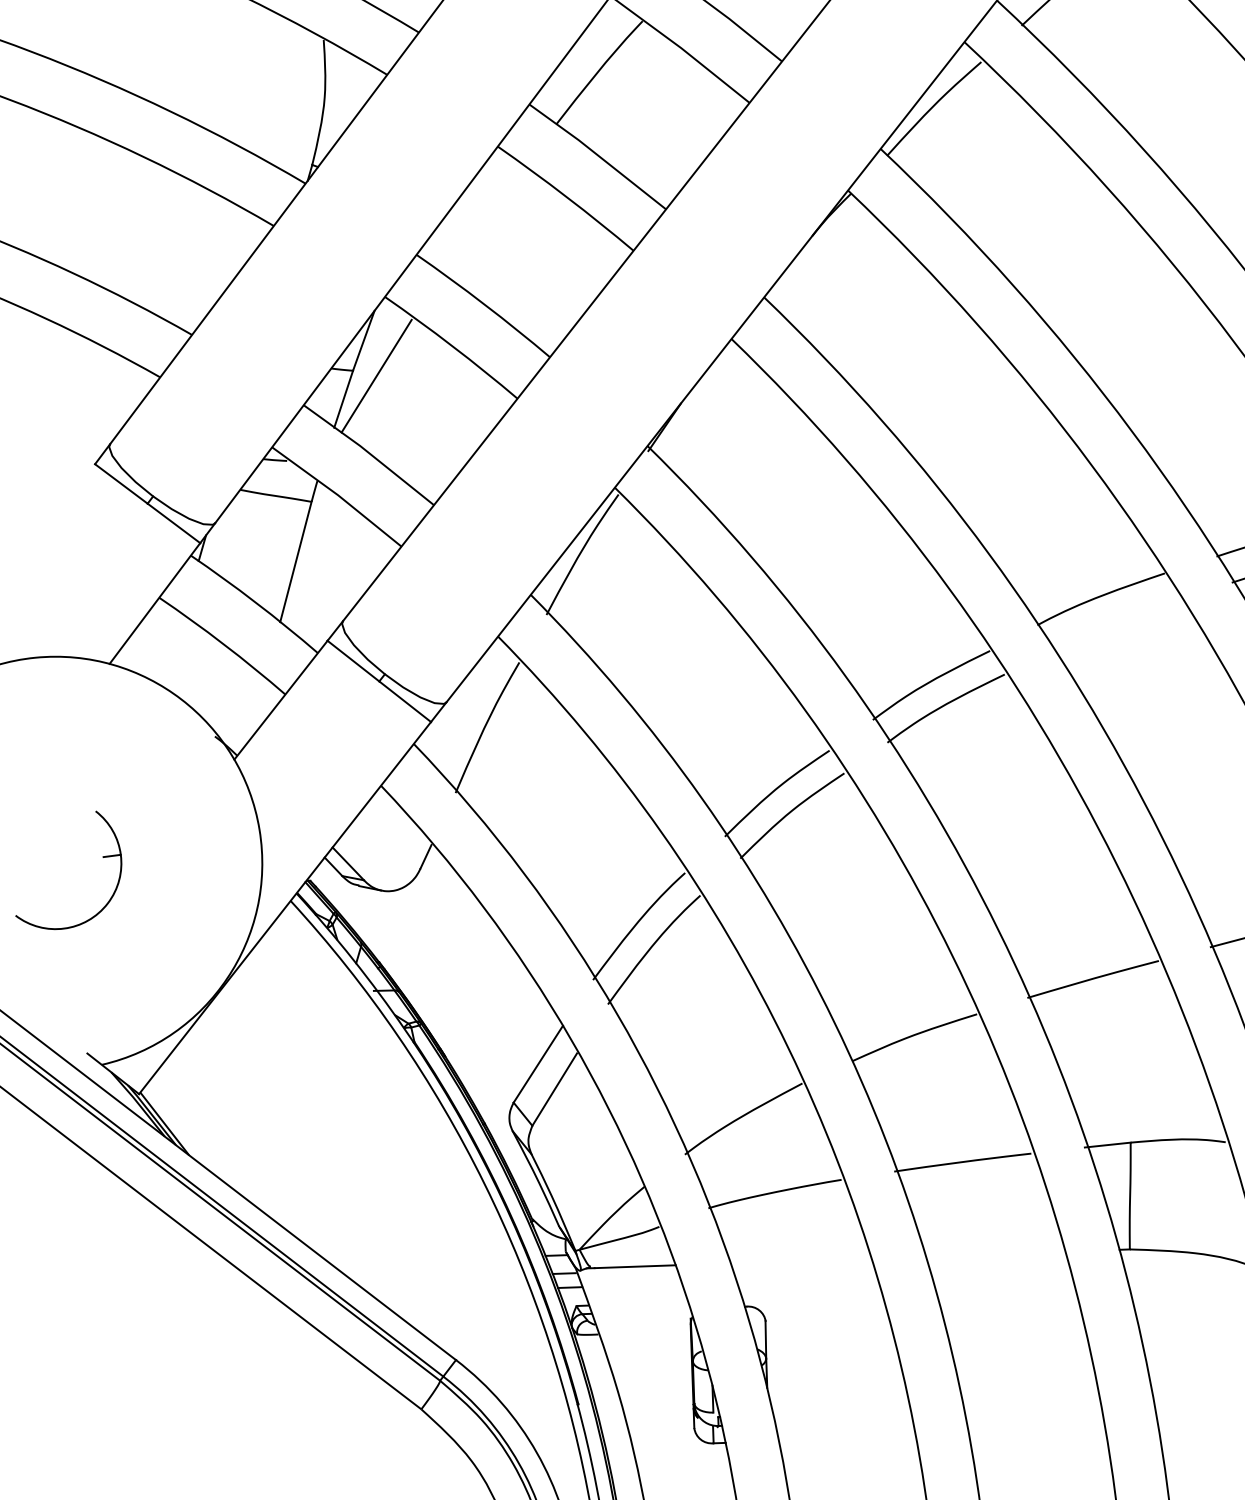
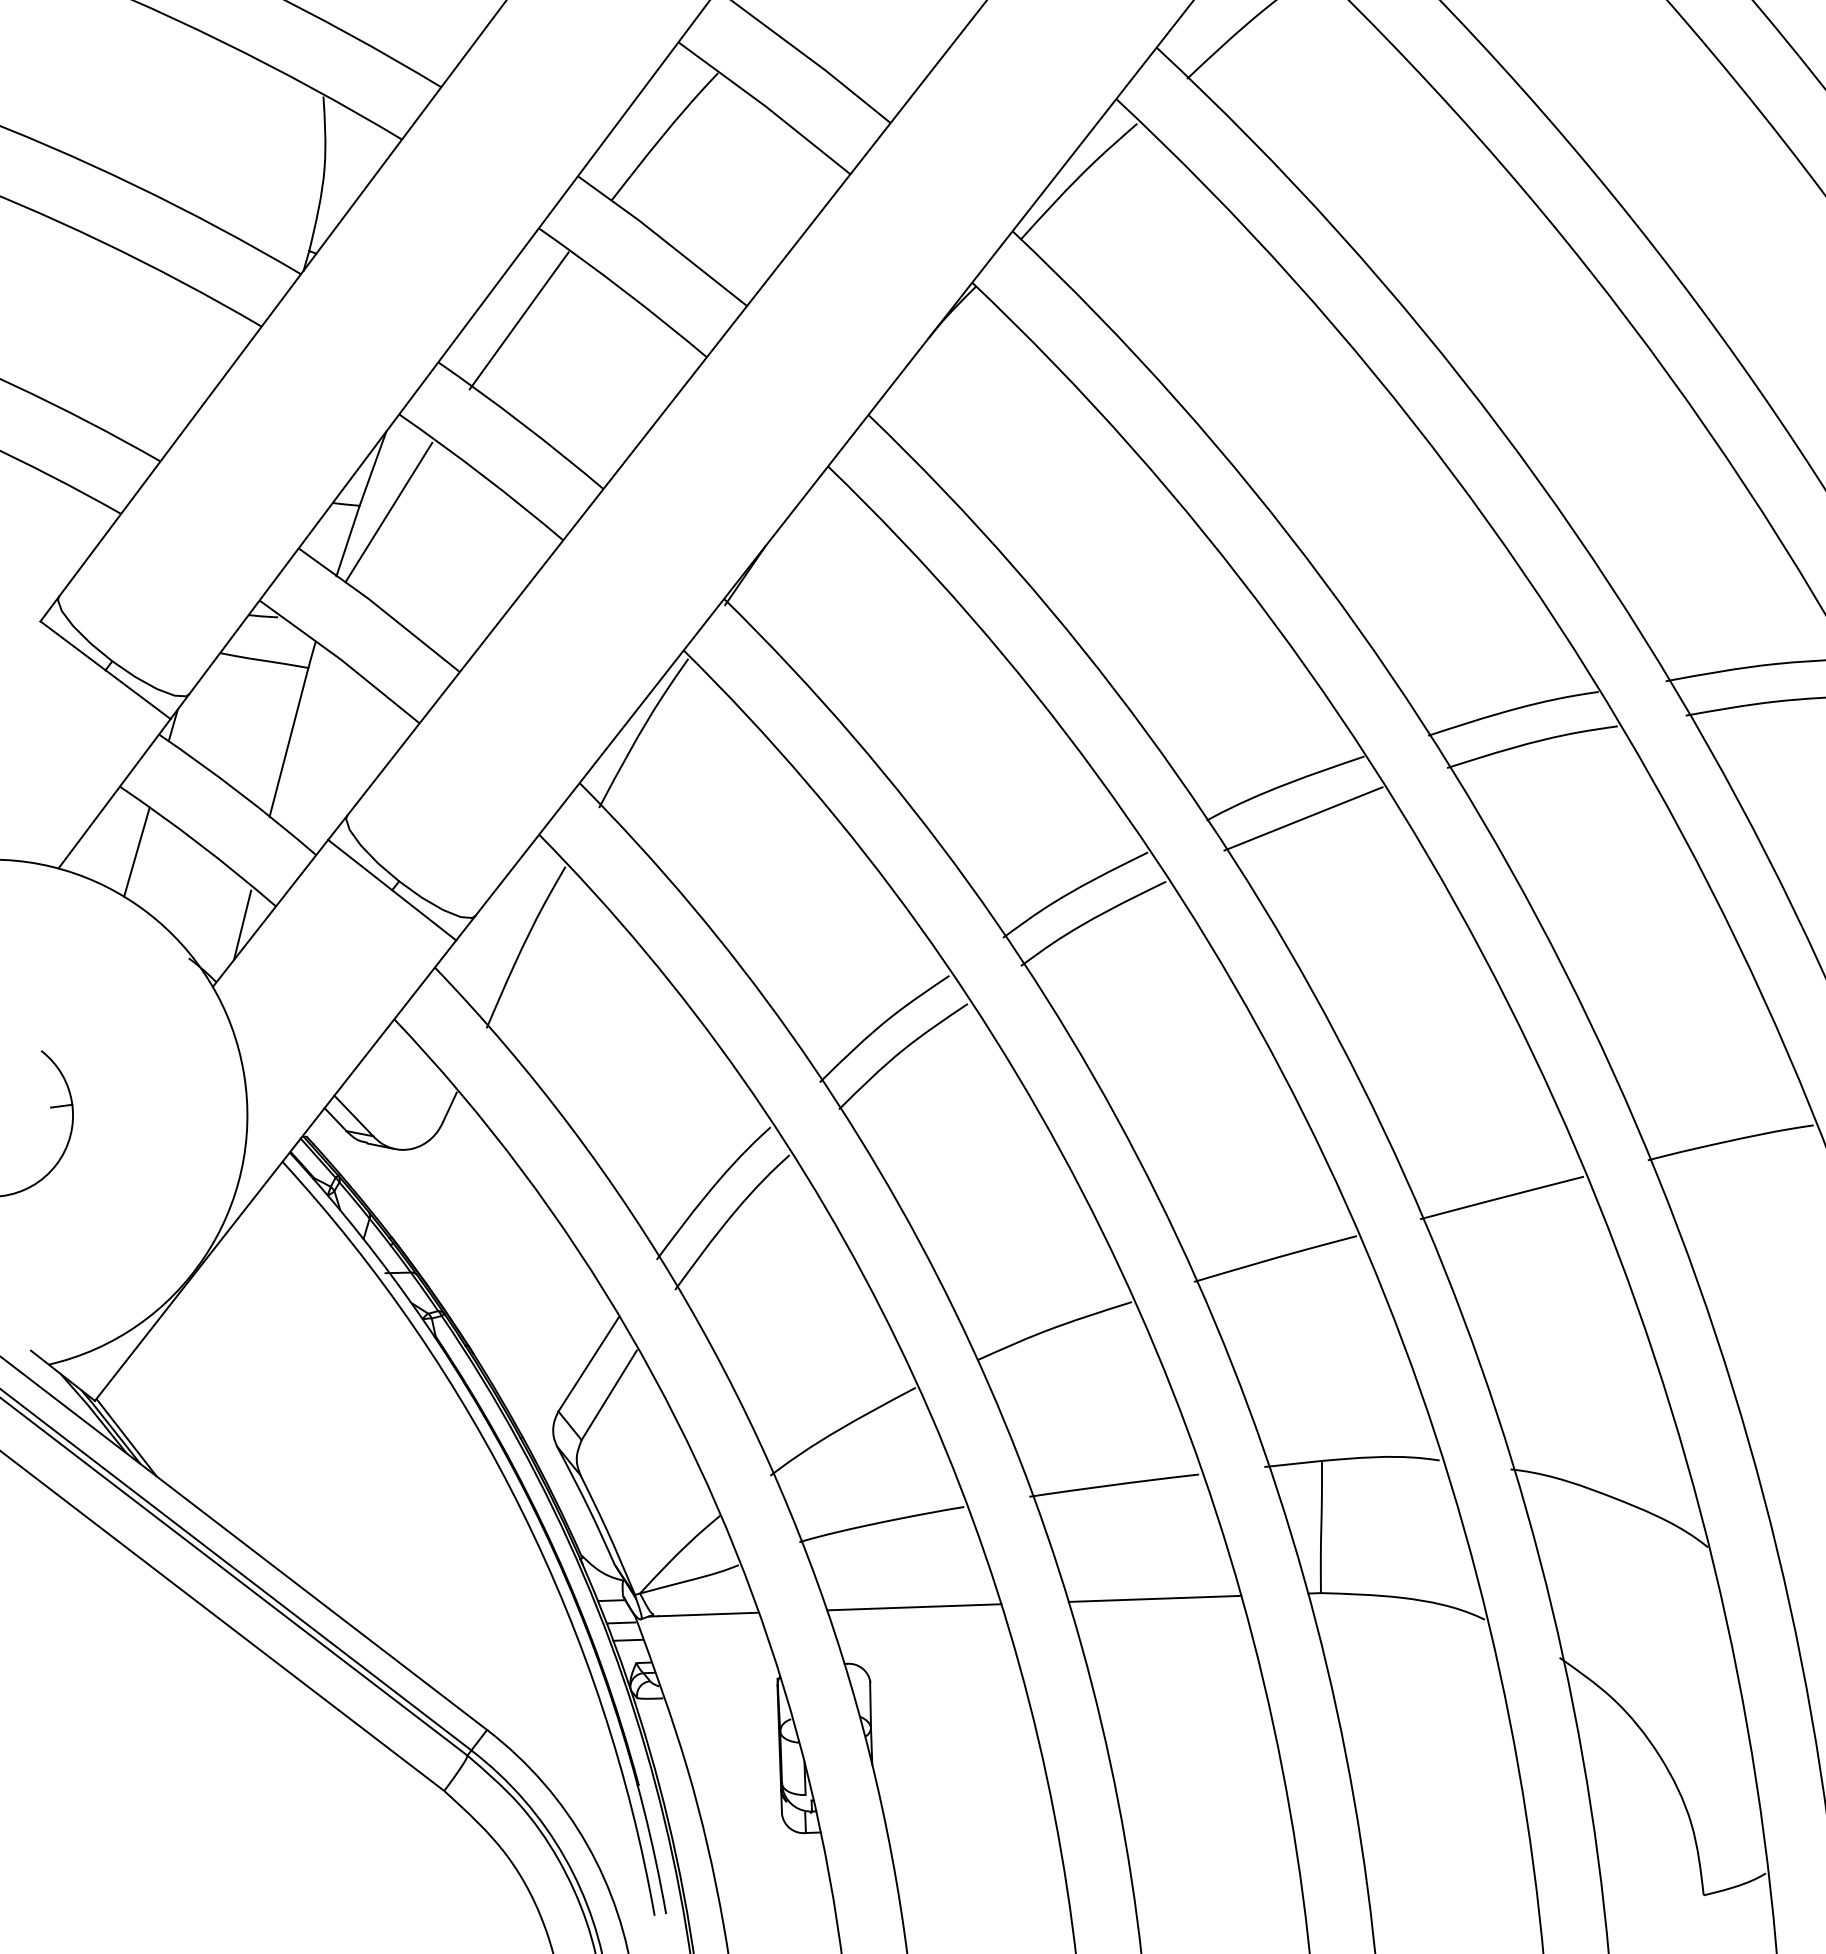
line: (481, 221) -> (518, 320), added
line: (1115, 623) -> (1303, 818), added
line: (172, 650) -> (136, 851), added
line: (258, 709) -> (242, 925), added
line: (995, 1253) -> (1154, 1598), added
line: (801, 1261) -> (914, 1607), added

